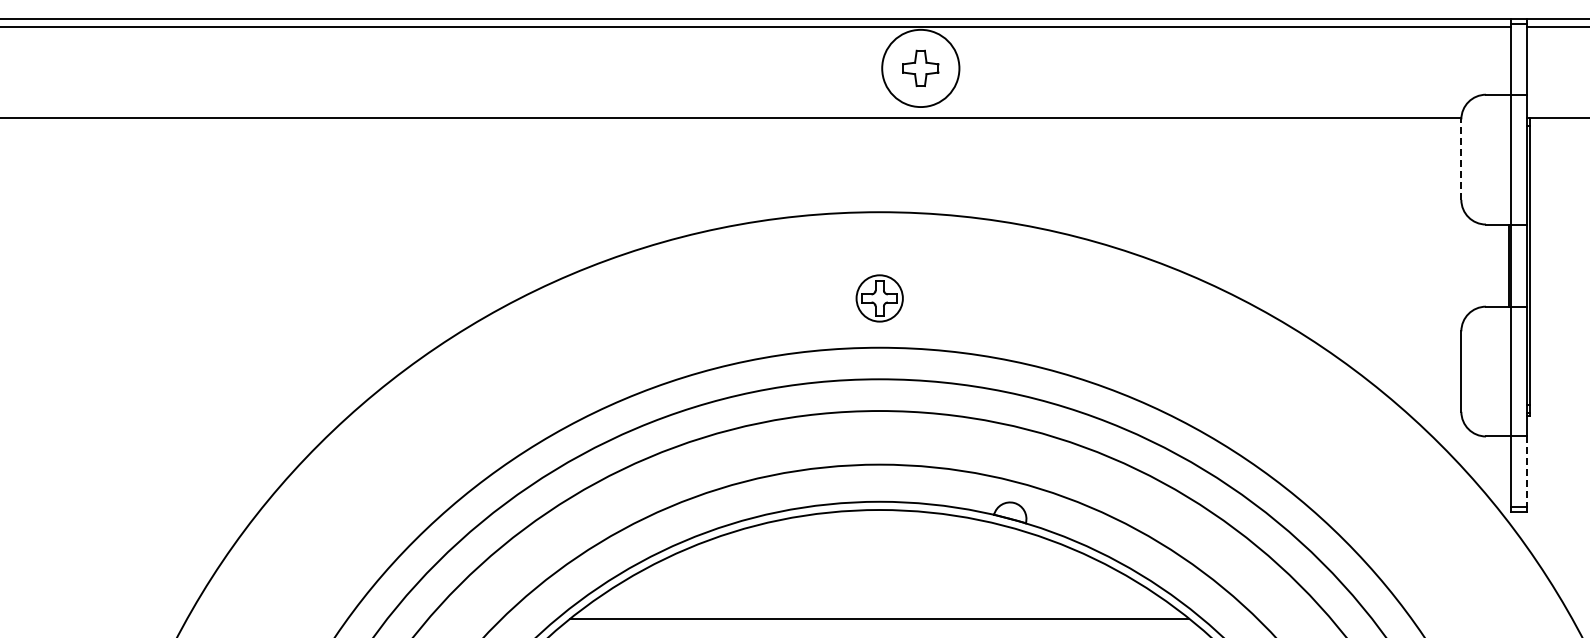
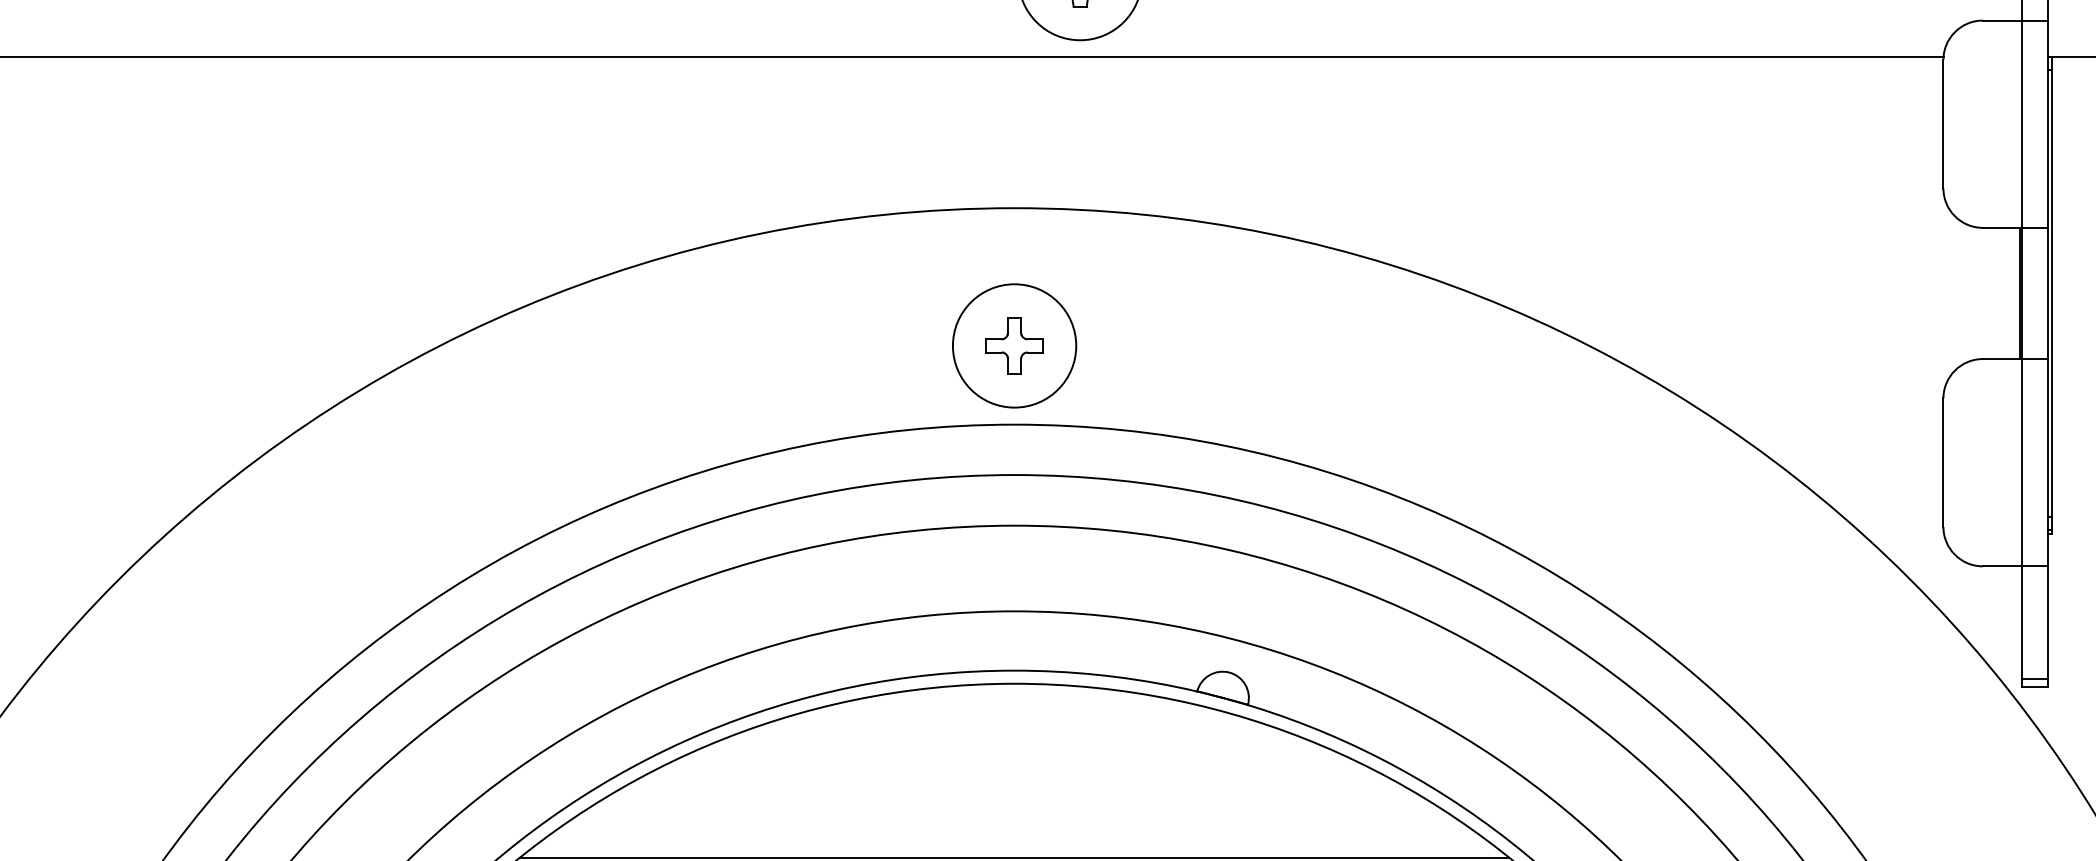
line: (1461, 159) -> (1943, 124), dashed -> solid
circle: (879, 298) -> (1014, 345), size x1.67
line: (1527, 472) -> (2049, 623), dashed -> solid

